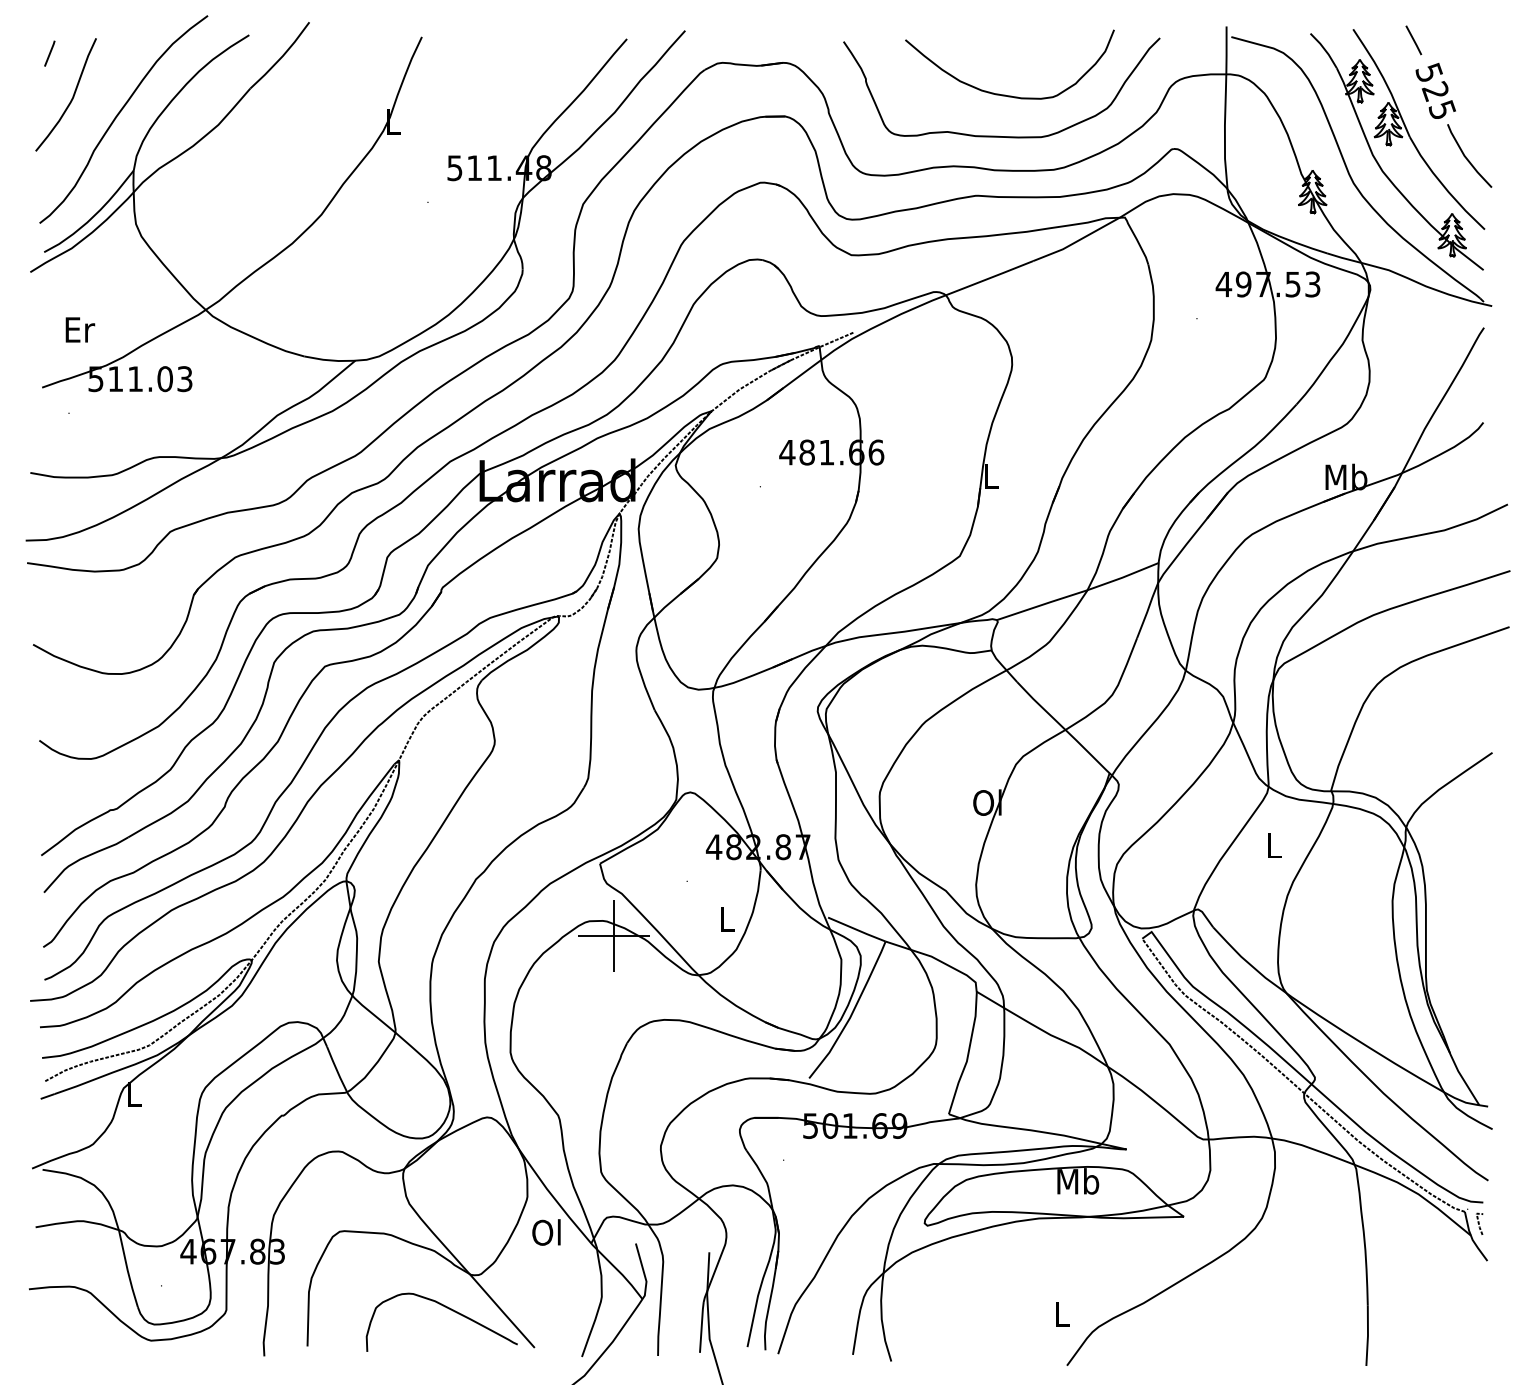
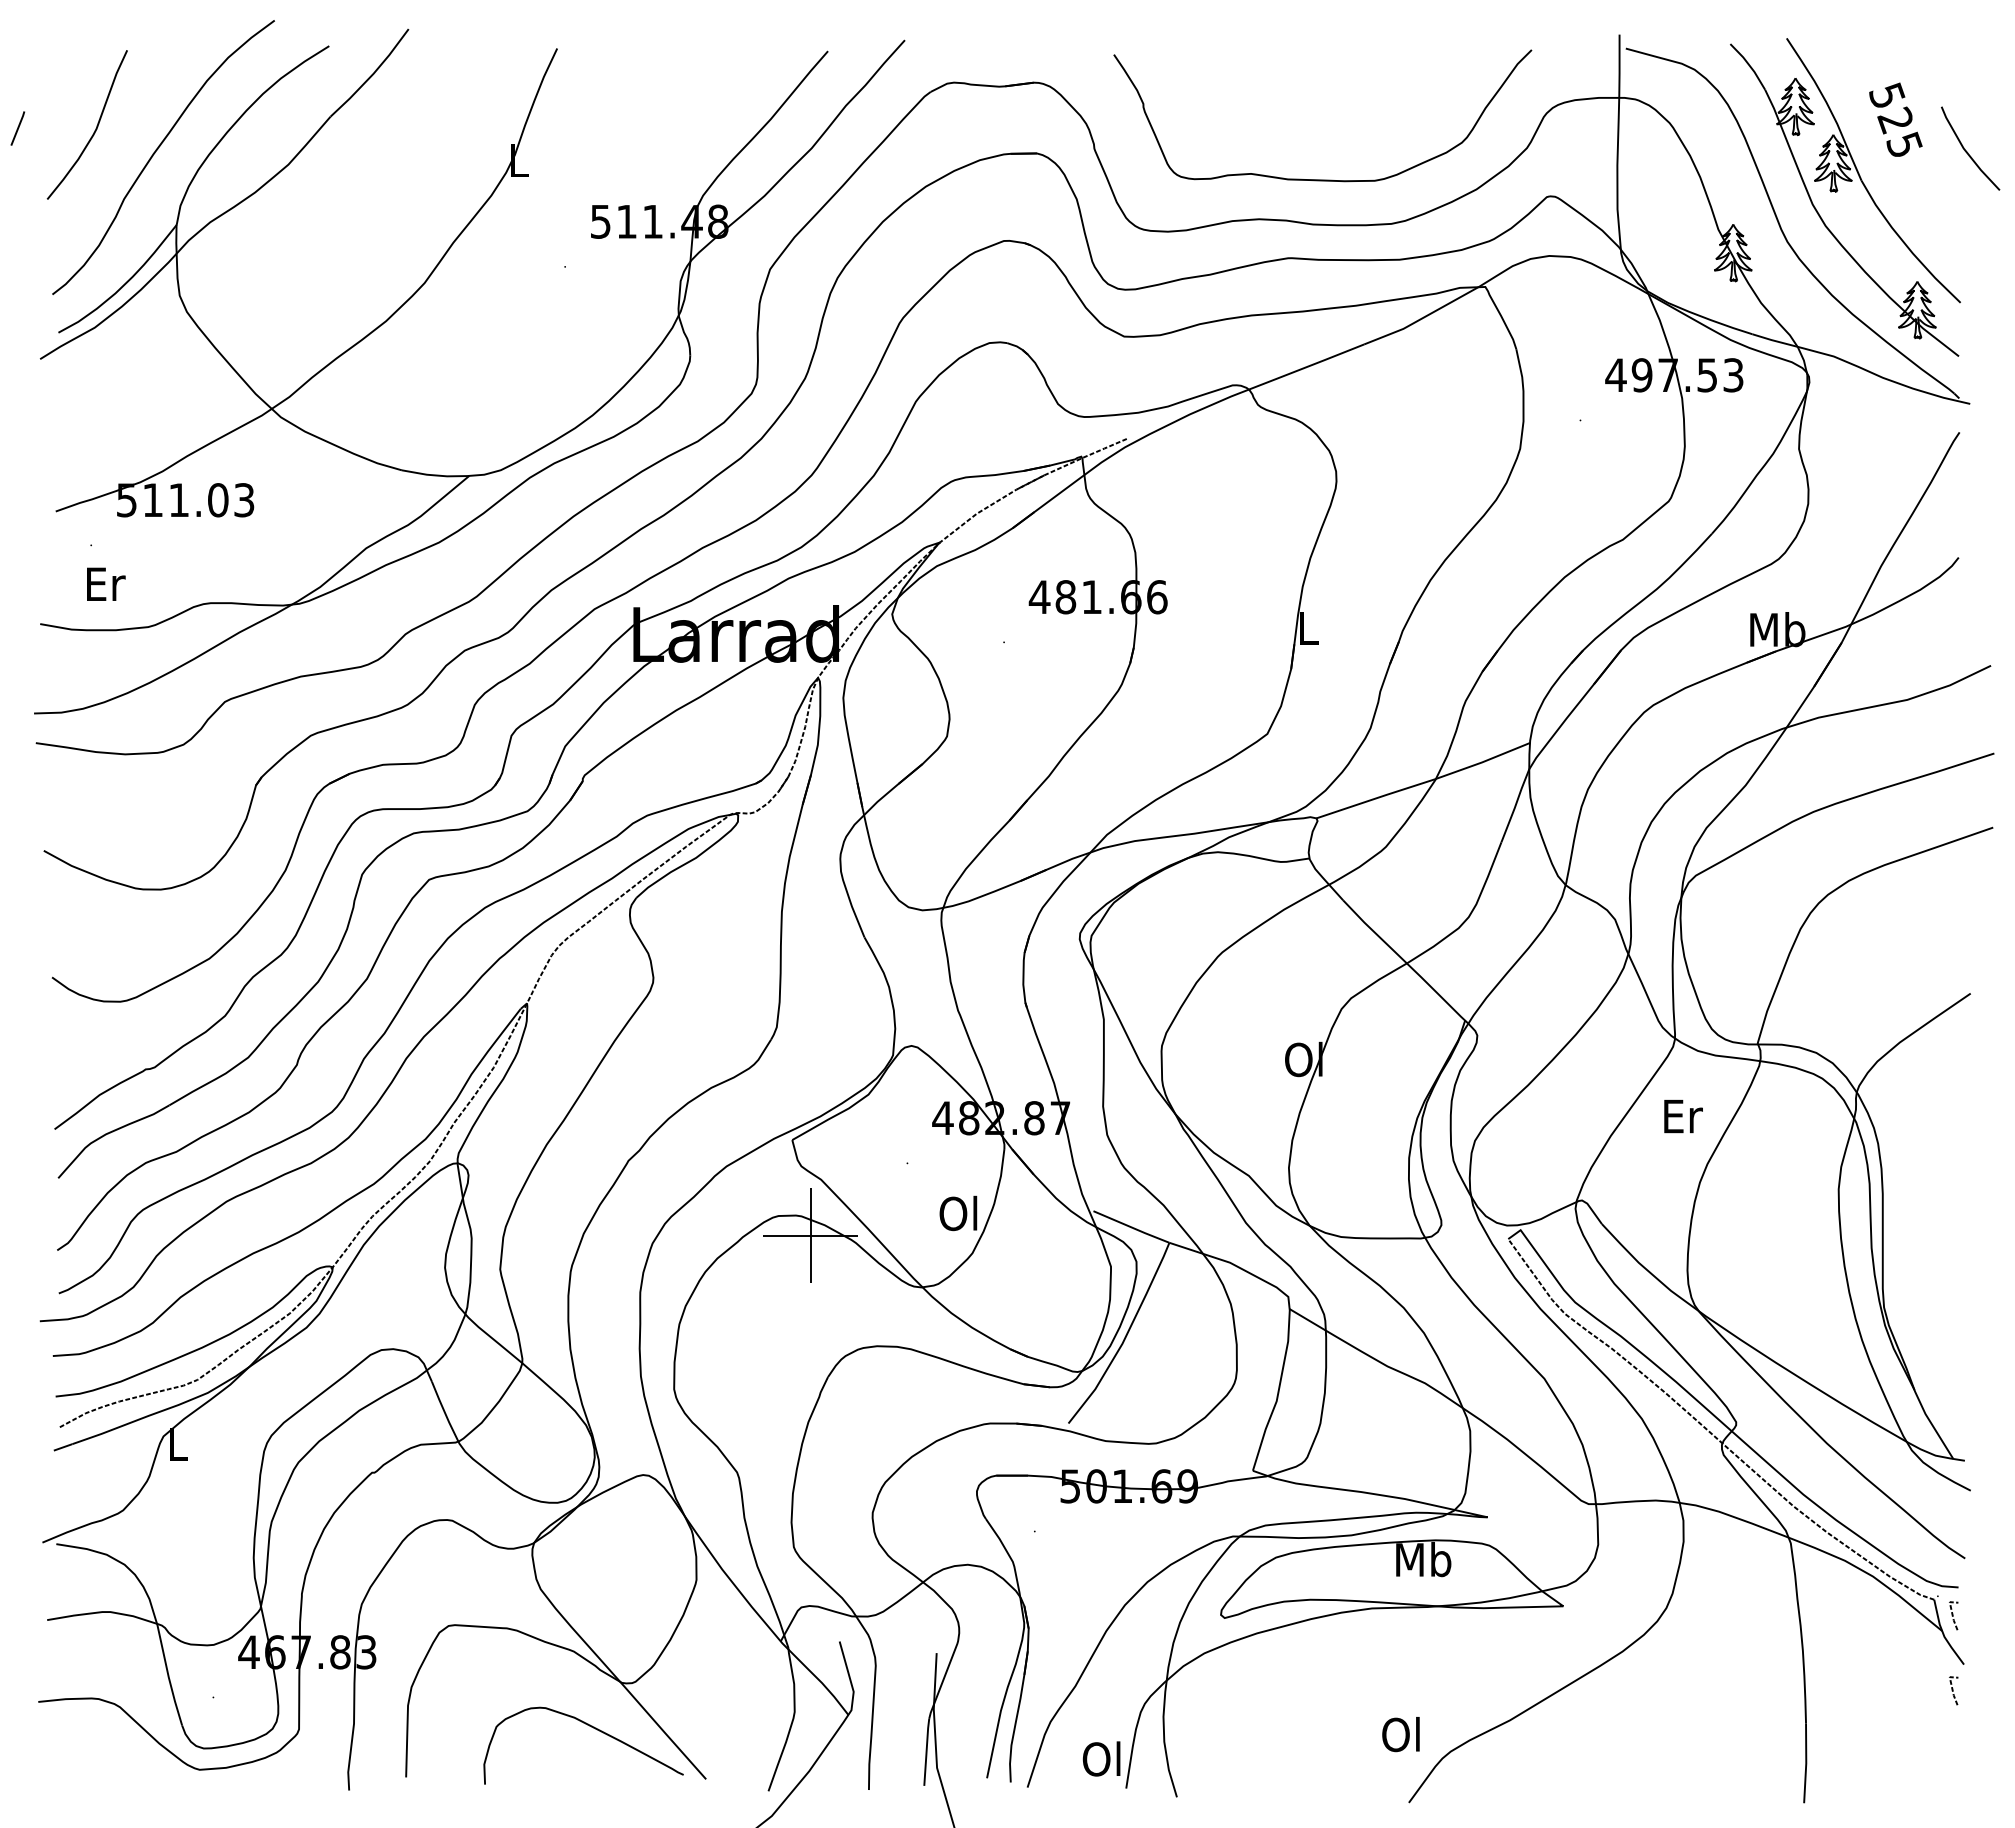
line: (1413, 39) -> (1866, 52), removed
line: (49, 53) -> (17, 128), moved
curve: (1003, 94) -> (1325, 124), removed
line: (1467, 158) -> (1967, 151), moved
text: (80, 329) -> (106, 583), moved
text: (1275, 845) -> (1683, 1116), L -> Er
text: (725, 919) -> (958, 1213), L -> Ol
text: (546, 1232) -> (1101, 1758), moved
line: (1479, 1280) -> (1953, 1690), added
text: (1060, 1313) -> (1400, 1734), L -> Ol

